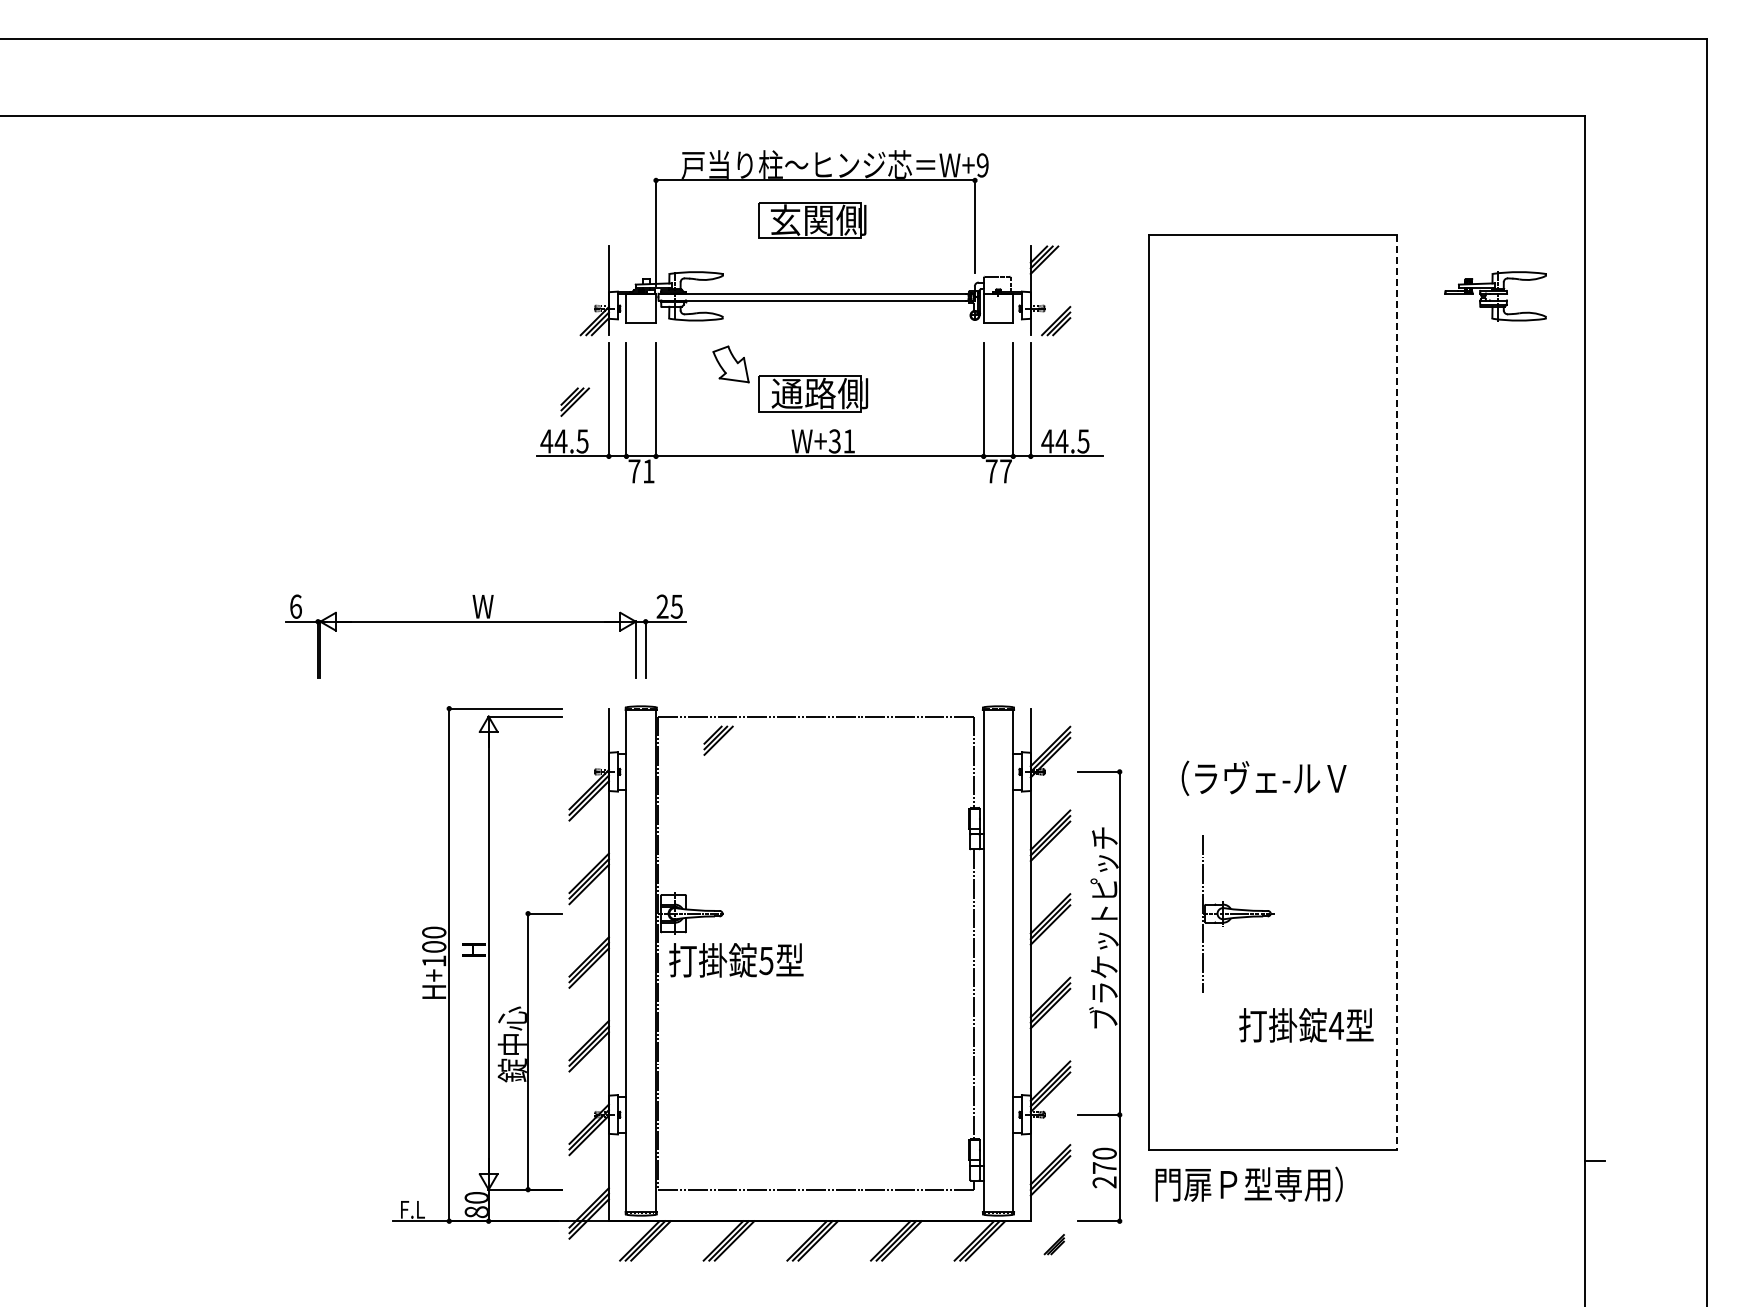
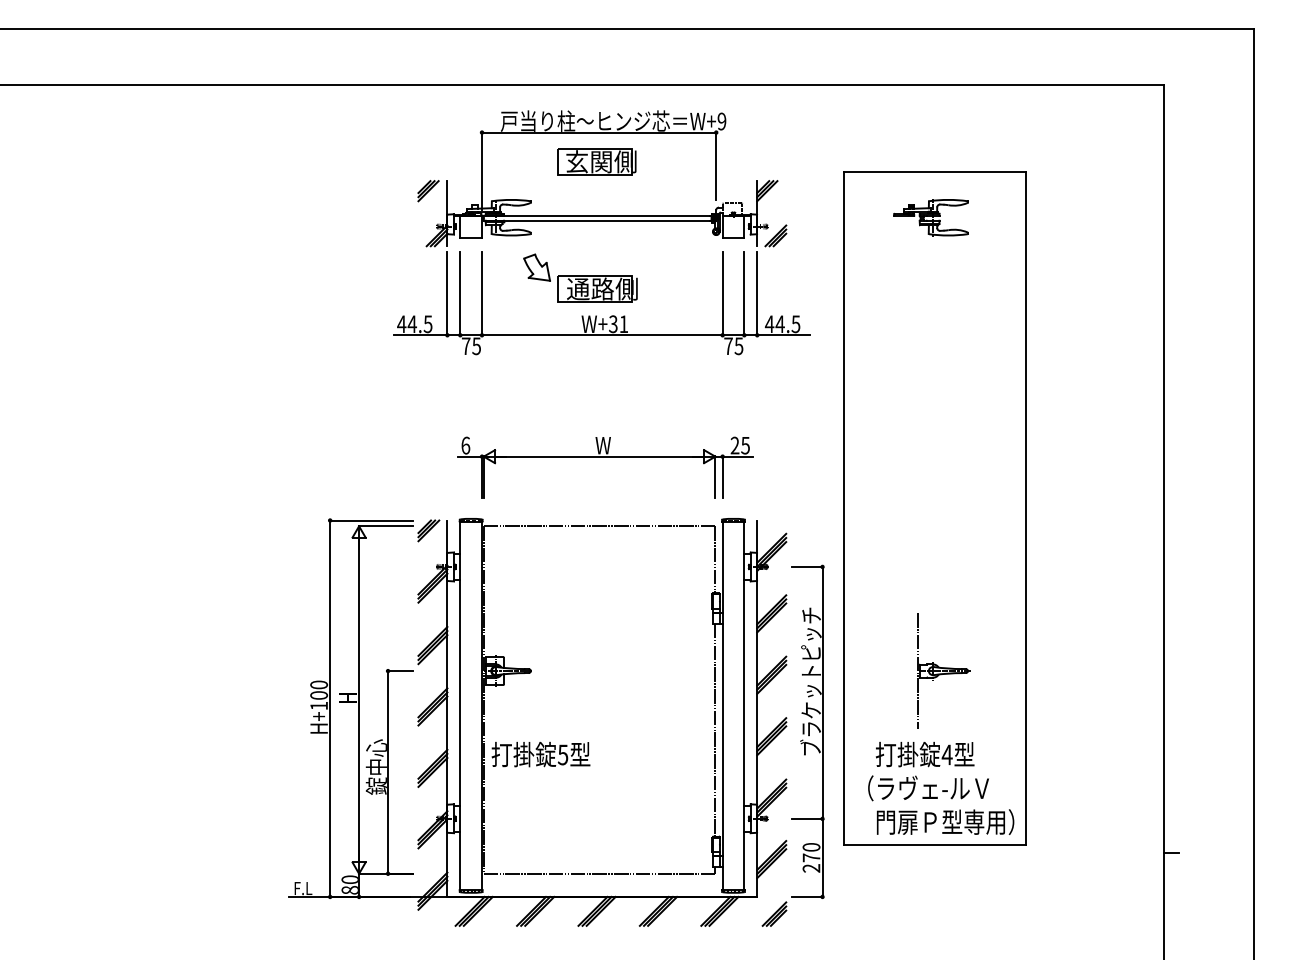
part: (1495, 296) -> (931, 217), moved
part: (575, 401) -> (428, 190), moved
text: (648, 471) -> (476, 346), 71 -> 75
text: (1005, 471) -> (738, 346), 77 -> 75
part: (485, 622) -> (605, 457), moved
line: (1397, 692) -> (1026, 508), dashed -> solid
part: (718, 740) -> (428, 530), moved
text: (1263, 777) -> (928, 787), moved
part: (1238, 913) -> (944, 670), moved
text: (736, 960) -> (541, 754), moved
text: (1306, 1025) -> (925, 754), moved
text: (1248, 1183) -> (945, 821), moved
part: (1054, 1244) -> (774, 914), size x1.67

